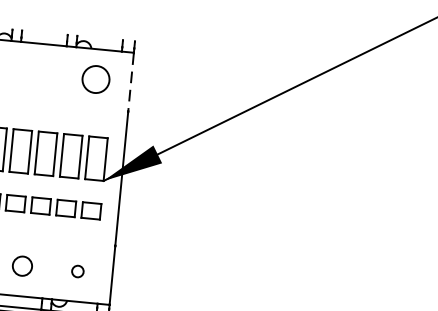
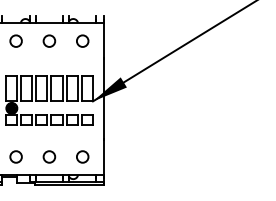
circle: (41, 72) -> (49, 40), added
circle: (95, 78) -> (82, 40), size x0.71
line: (130, 83) -> (103, 41), dashed -> solid
circle: (77, 270) -> (82, 156), size x1.67

